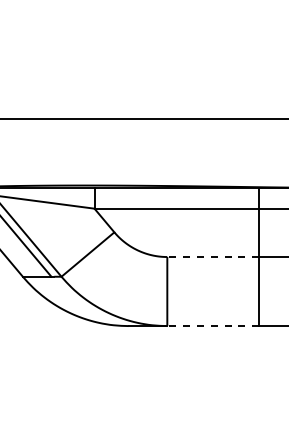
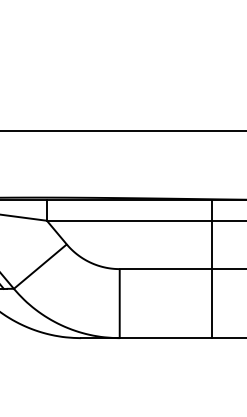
line: (212, 257) -> (164, 269), dashed -> solid
line: (212, 326) -> (164, 338), dashed -> solid

